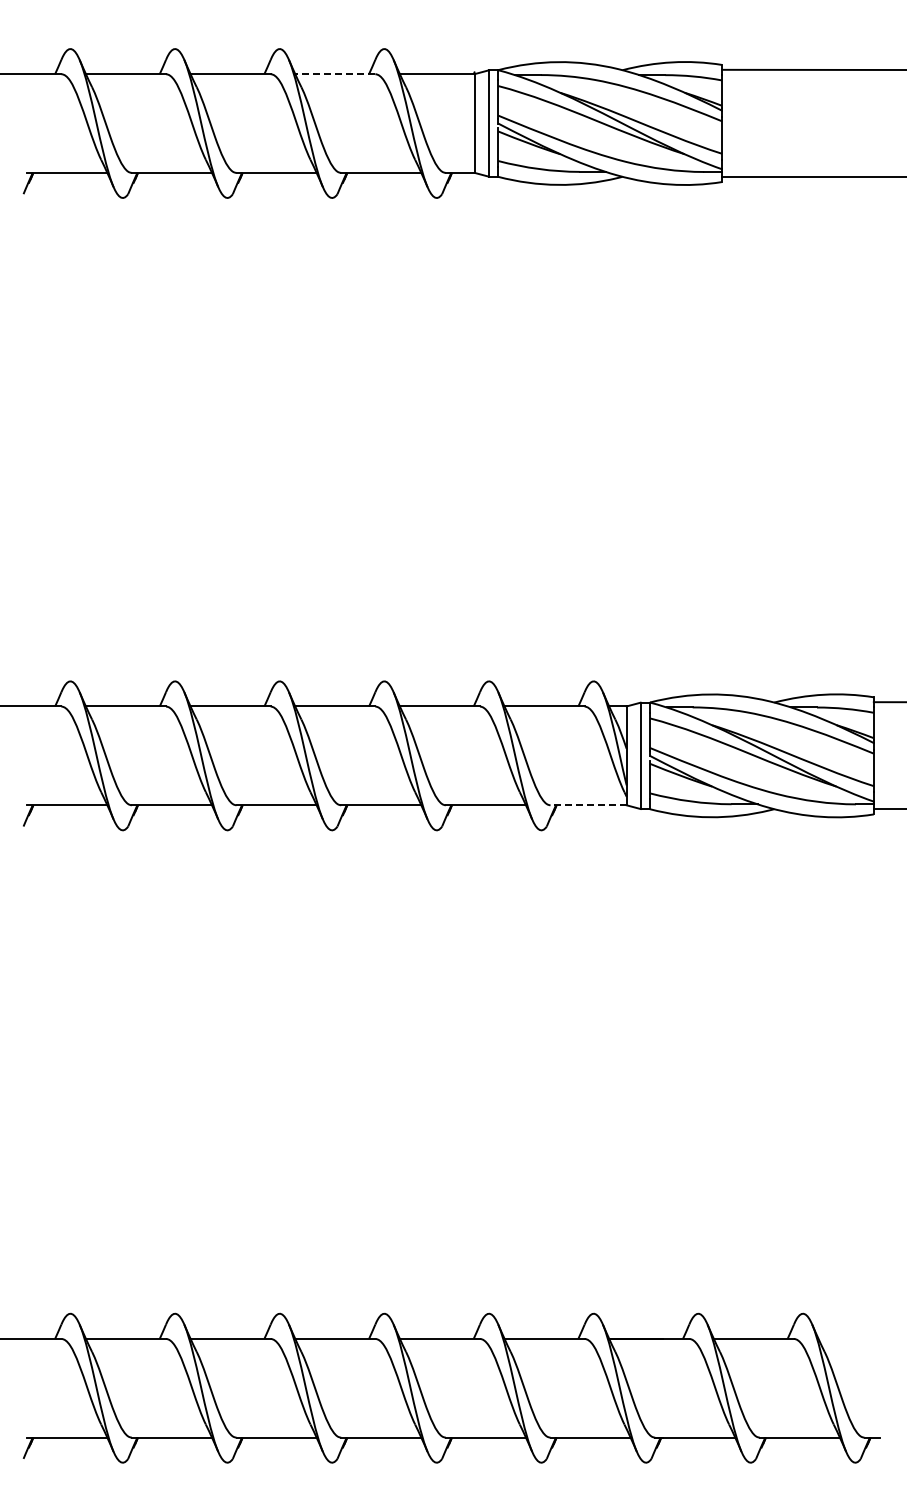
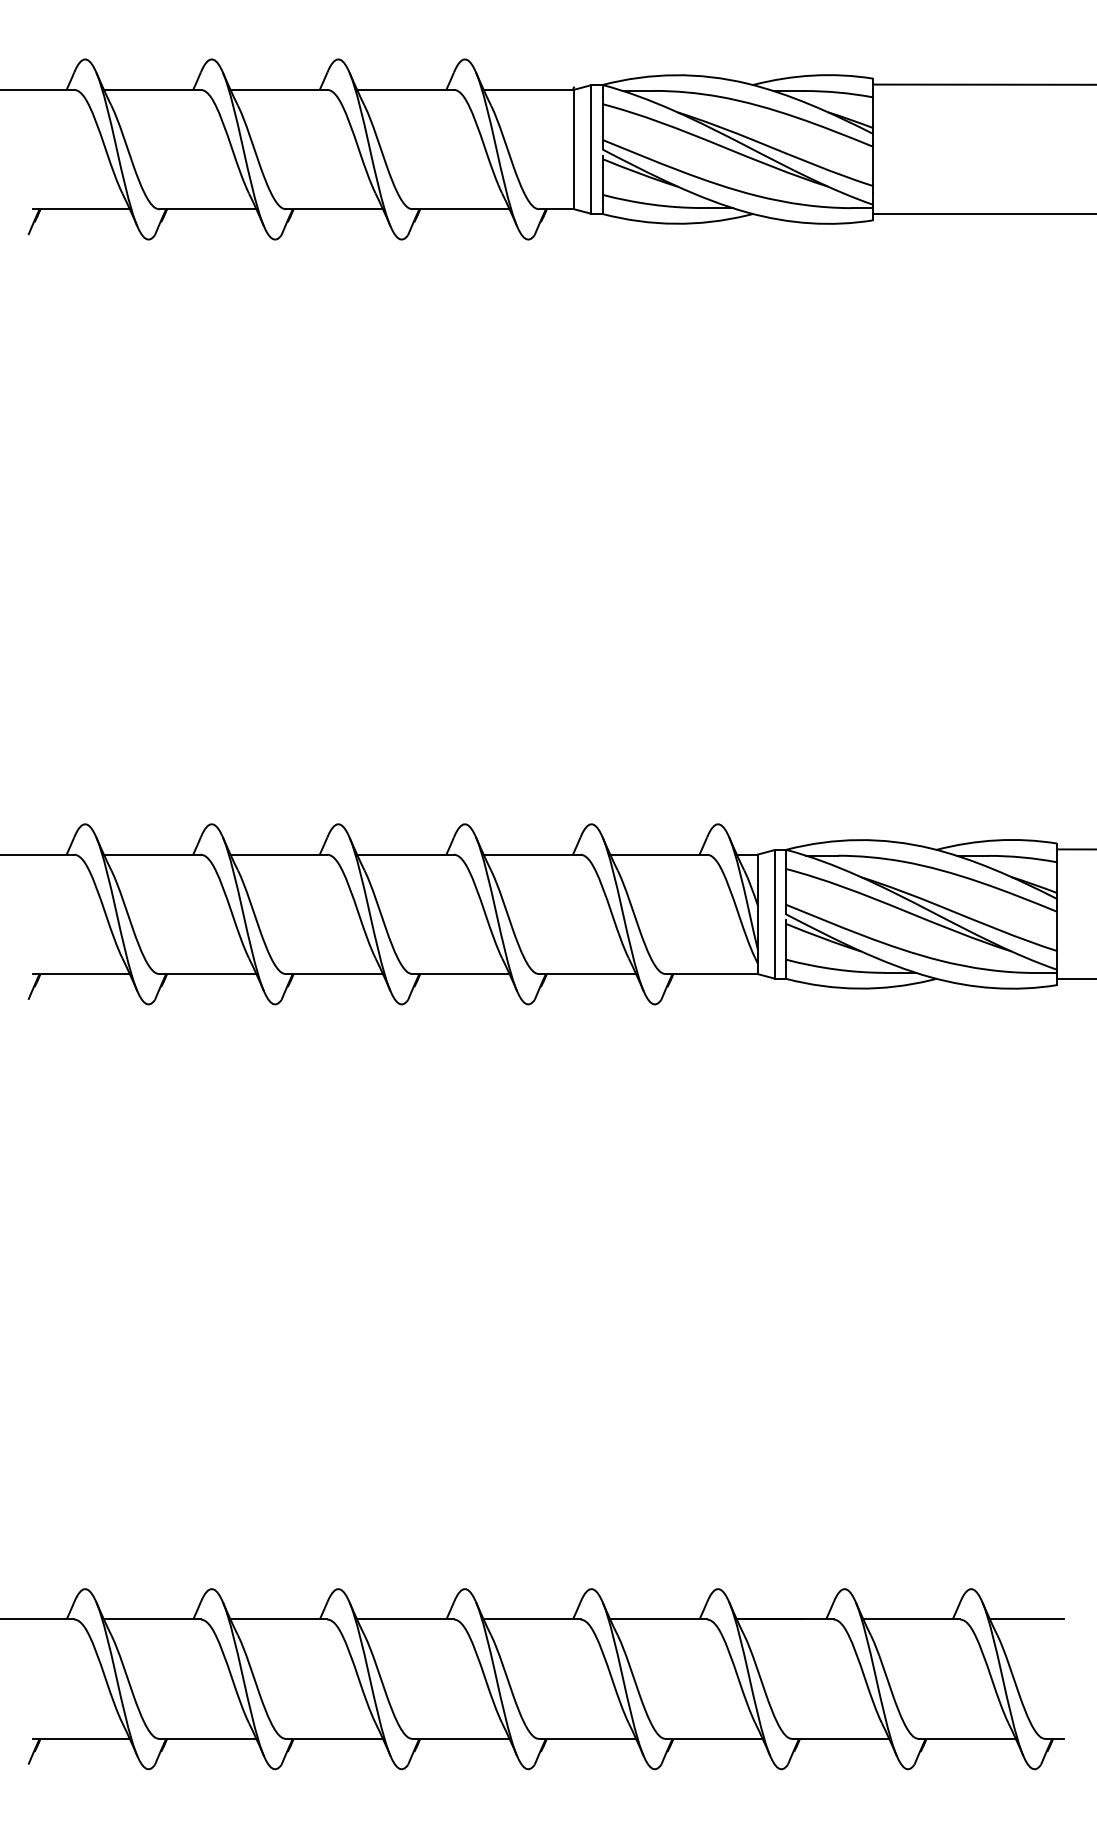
line: (335, 74) -> (405, 90), dashed -> solid
line: (588, 805) -> (711, 974), dashed -> solid
line: (848, 1338) -> (1026, 1619), added

